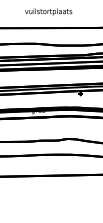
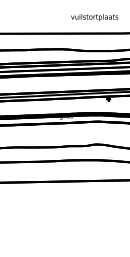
text: (48, 12) -> (94, 17), moved

